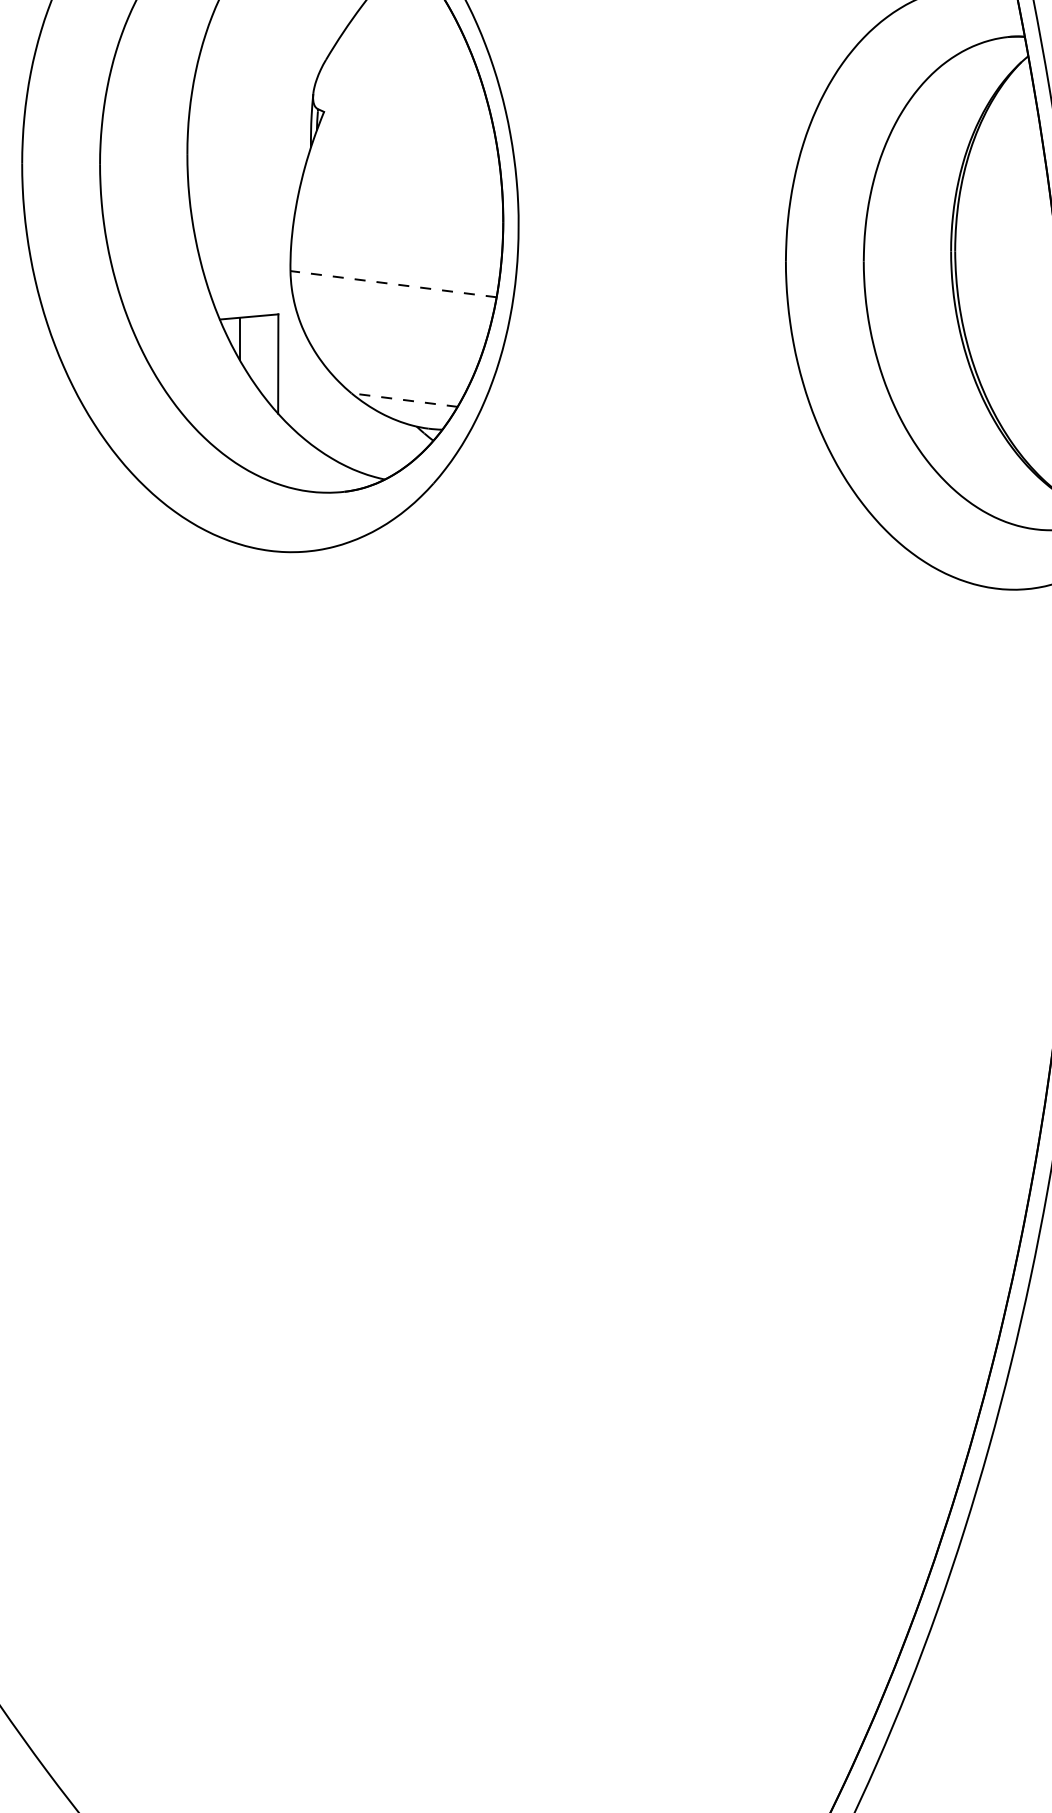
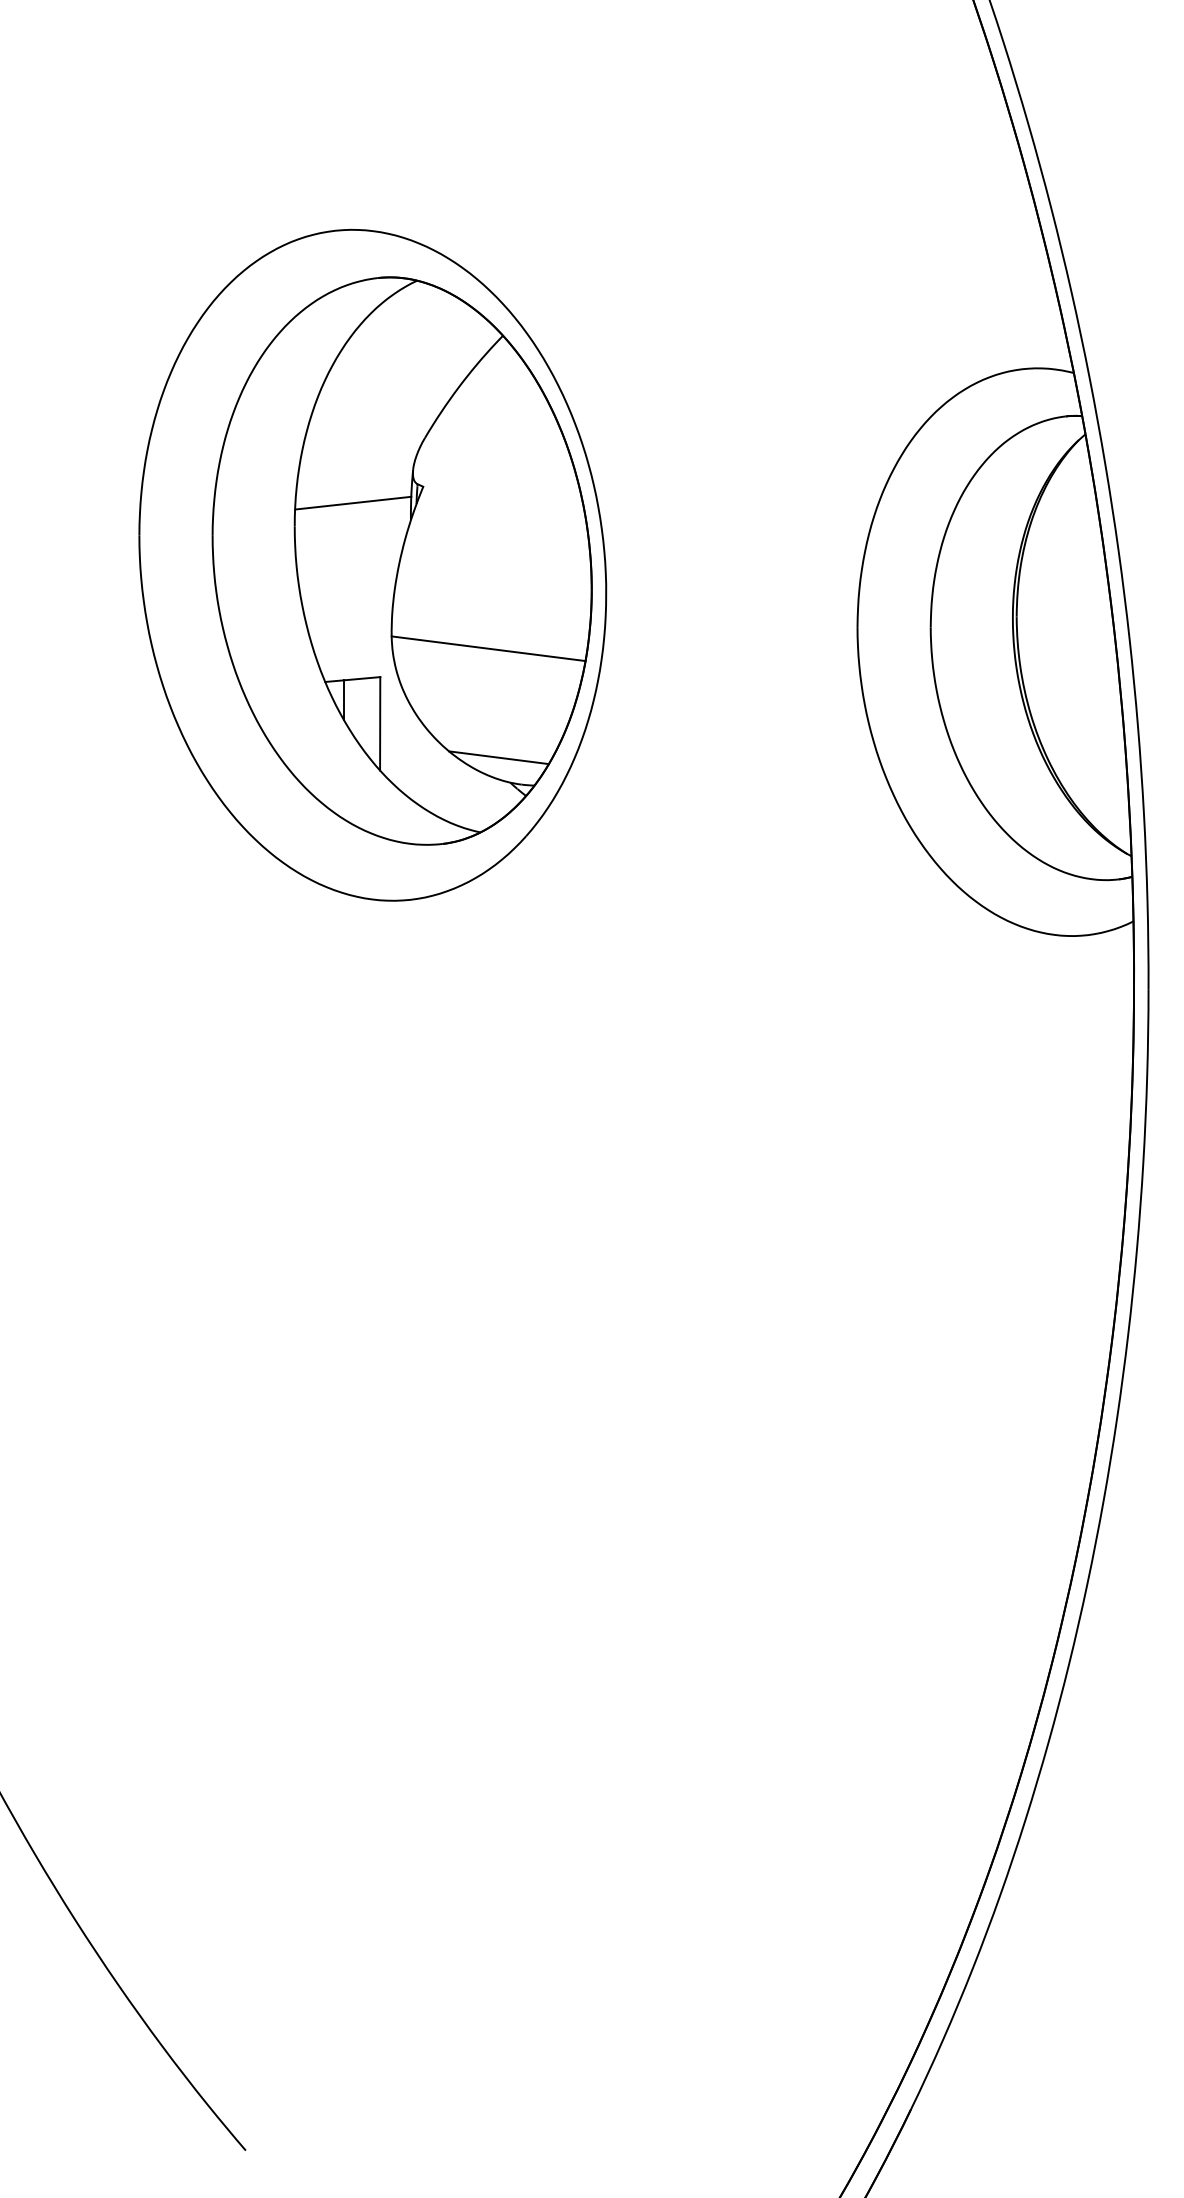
line: (249, 128) -> (353, 502), added
line: (393, 283) -> (488, 648), dashed -> solid
line: (404, 399) -> (498, 757), dashed -> solid

